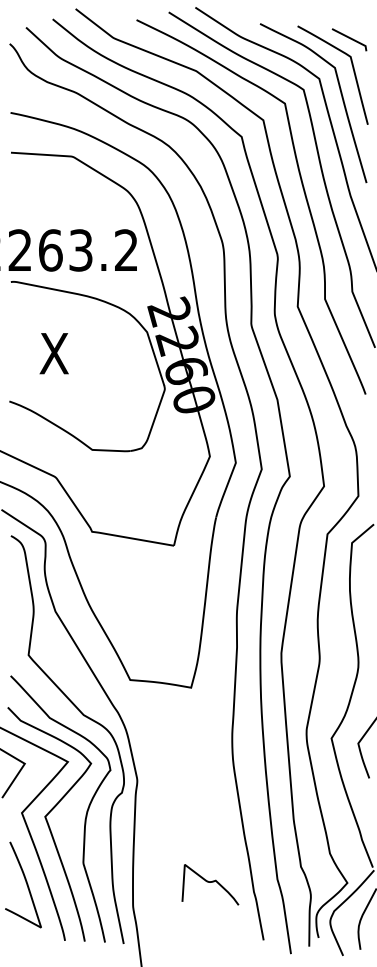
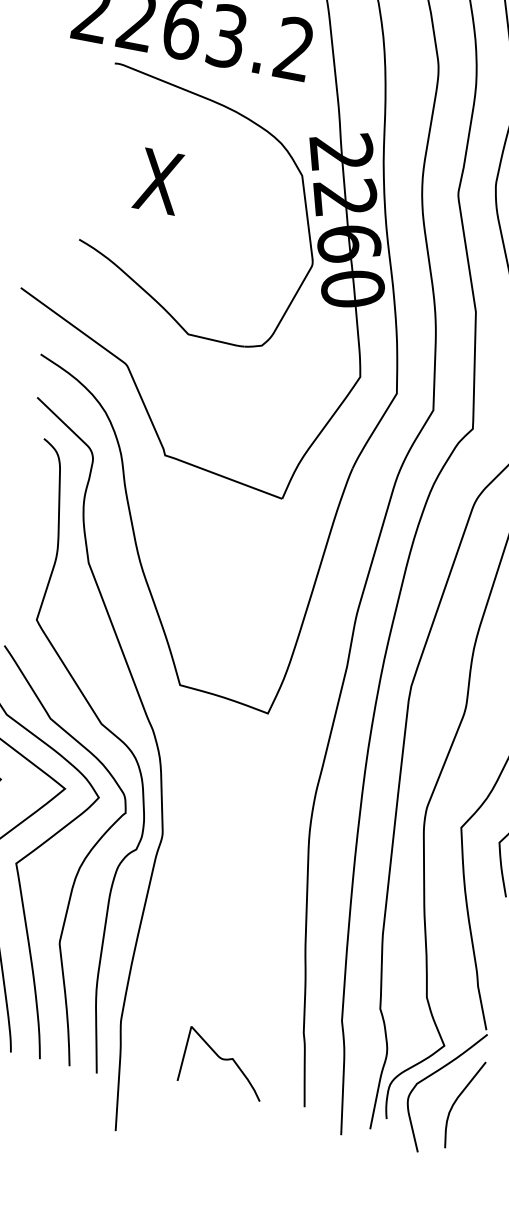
curve: (210, 882) -> (224, 1060), moved

